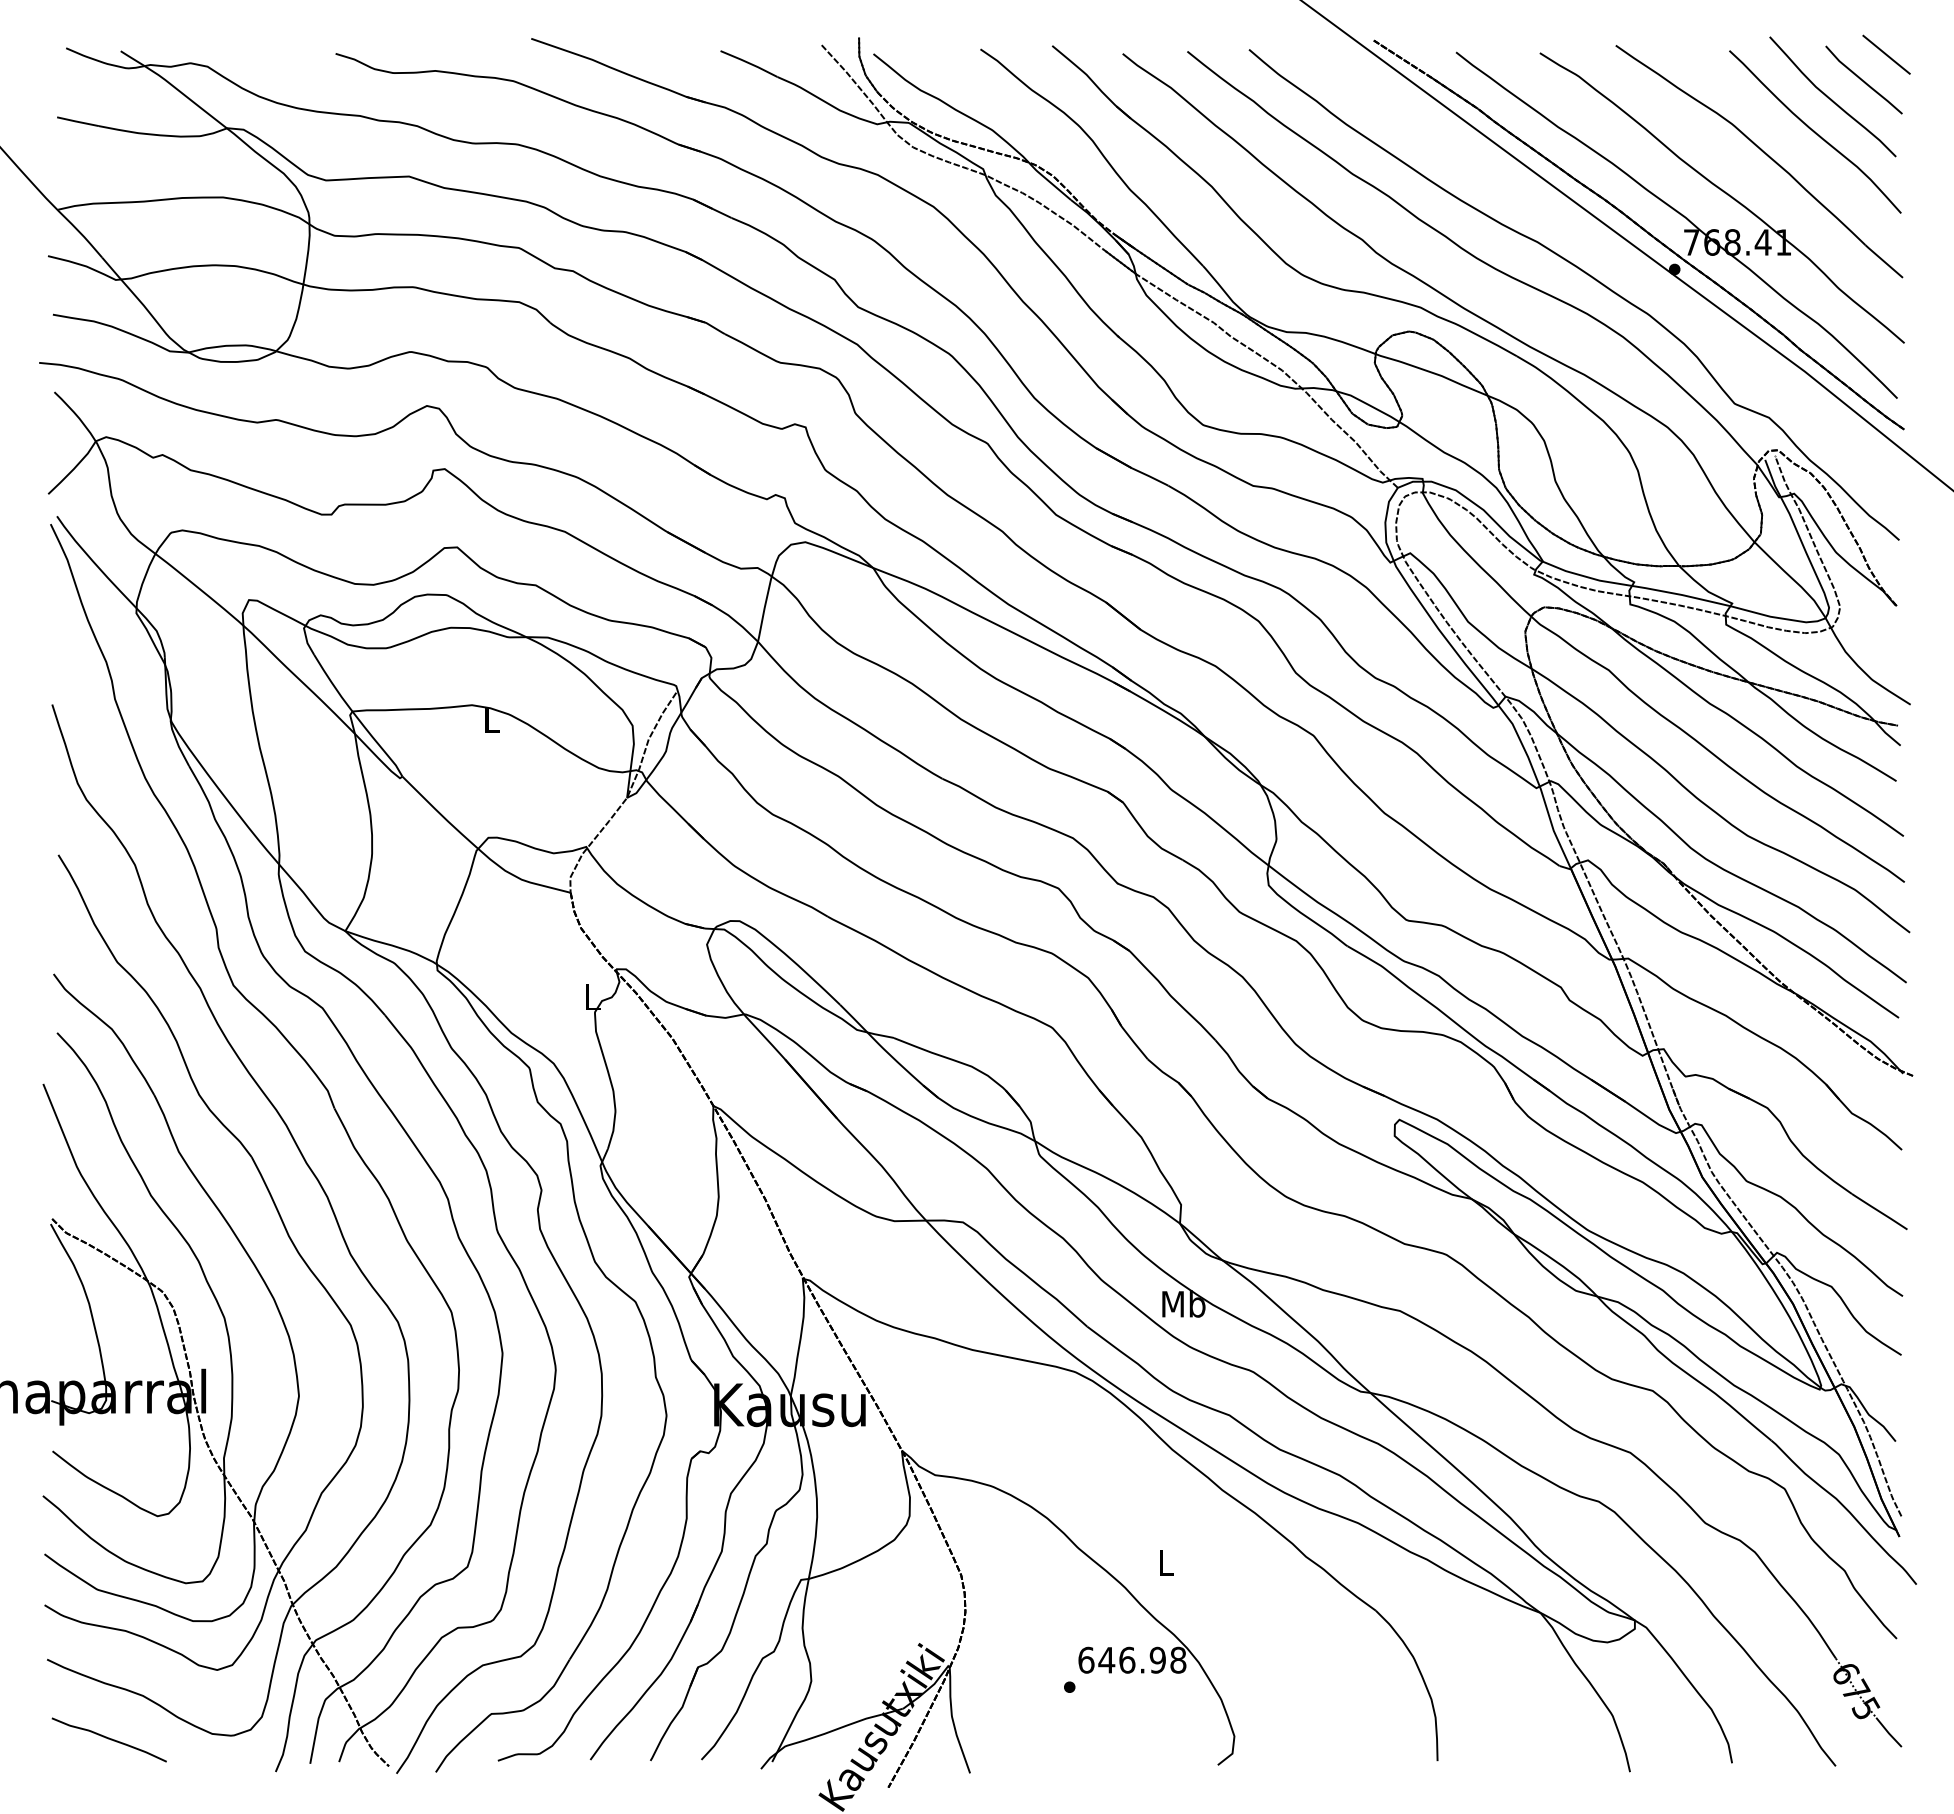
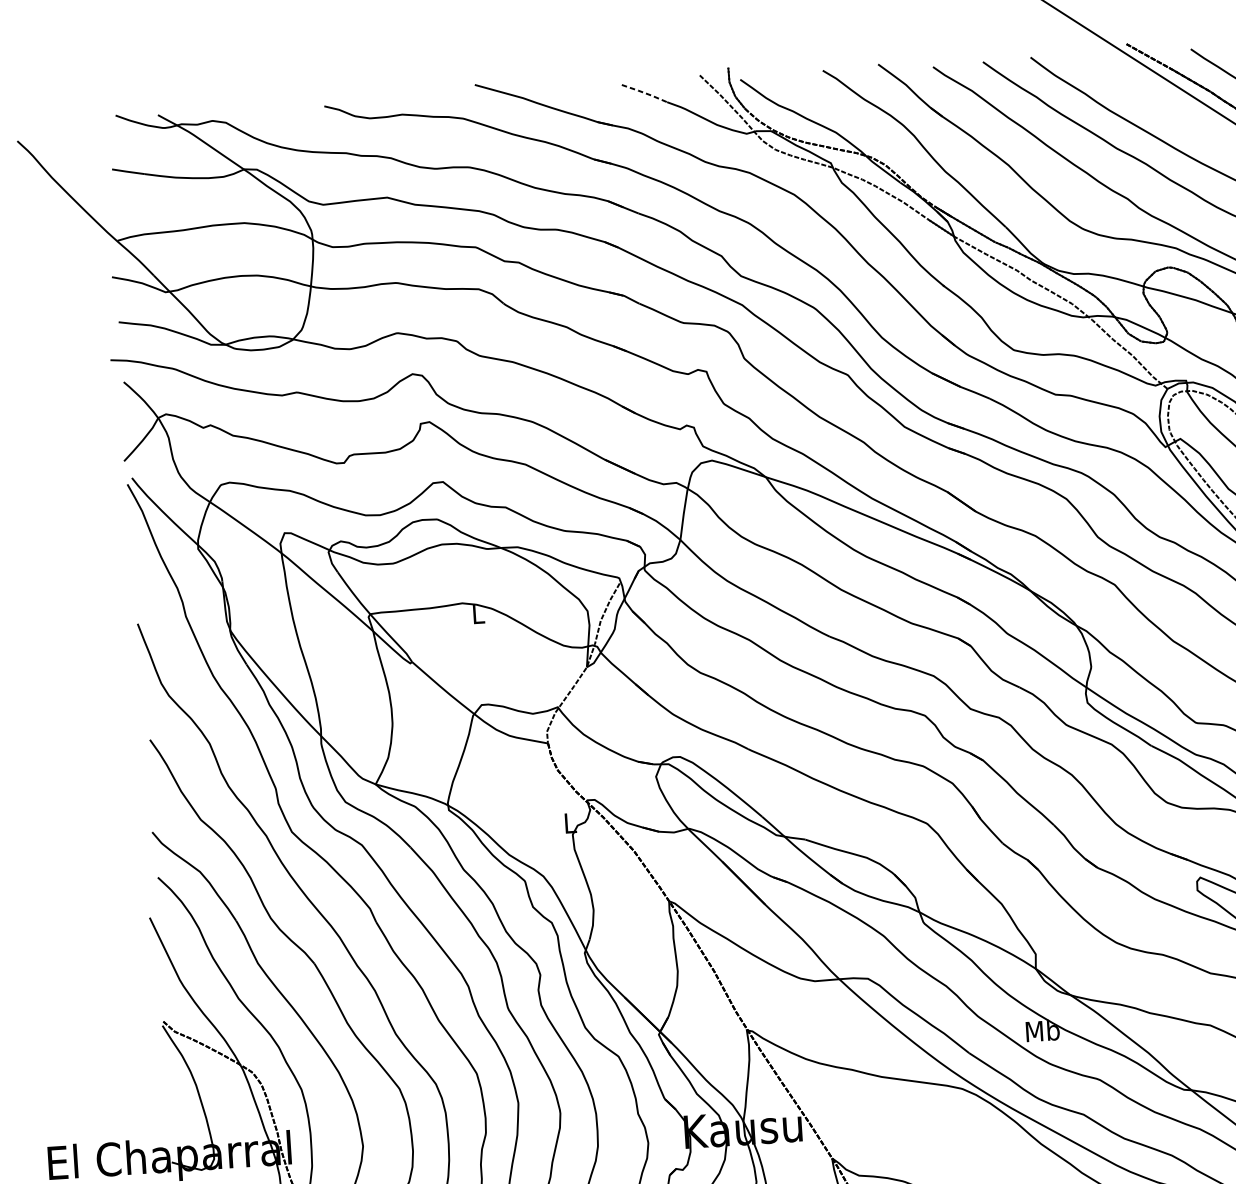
line: (749, 63) -> (644, 93), solid -> dashed

